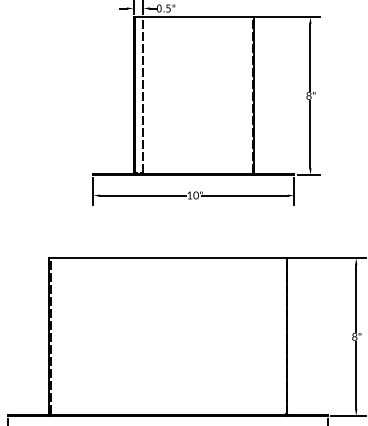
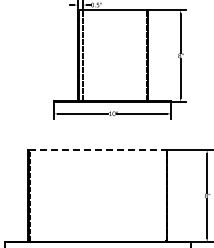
line: (167, 258) -> (97, 150), solid -> dashed

